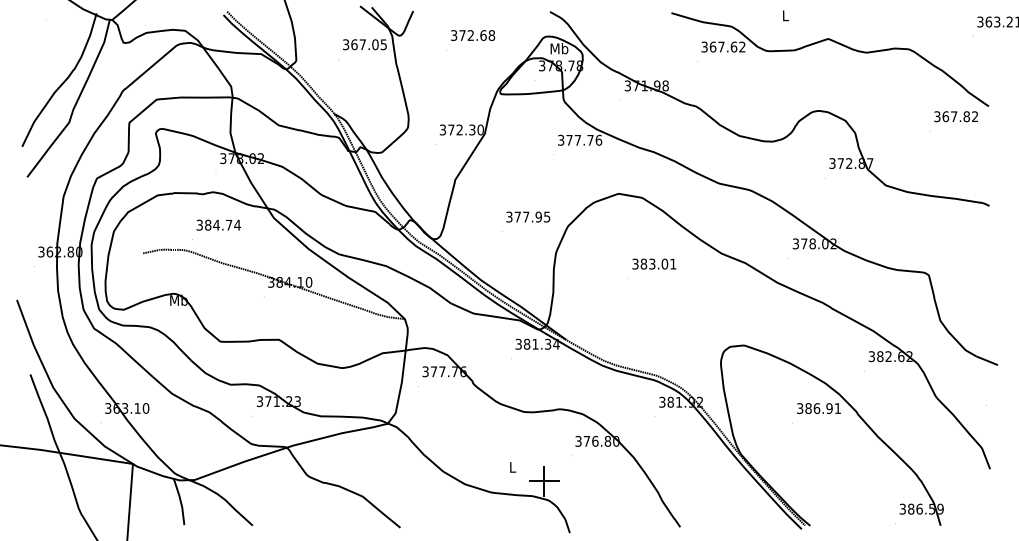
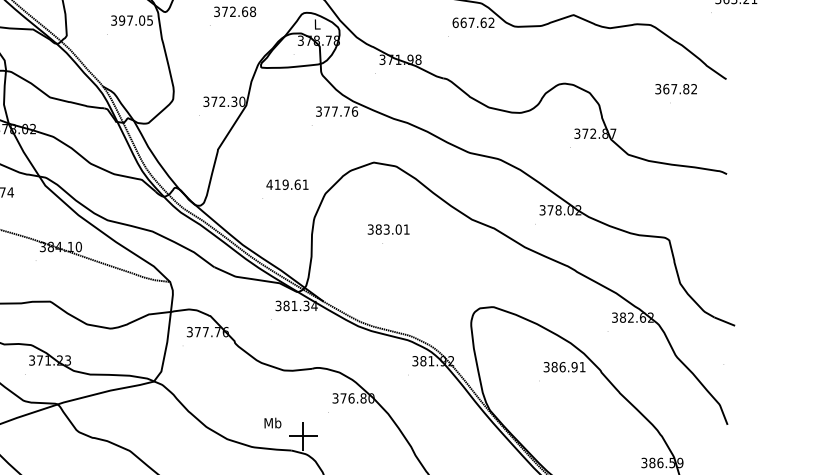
text: (354, 44) -> (122, 20), 367.05 -> 397.05
text: (704, 46) -> (455, 22), 367.62 -> 667.62
text: (559, 48) -> (317, 24), Mb -> L
text: (955, 116) -> (675, 88), moved
text: (528, 216) -> (287, 184), 377.95 -> 419.61
text: (654, 263) -> (388, 228), moved
text: (512, 466) -> (272, 422), L -> Mb

